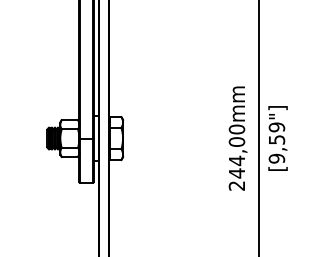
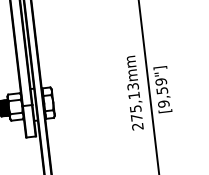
text: (236, 151) -> (134, 102), 244,00mm -> 275,13mm

